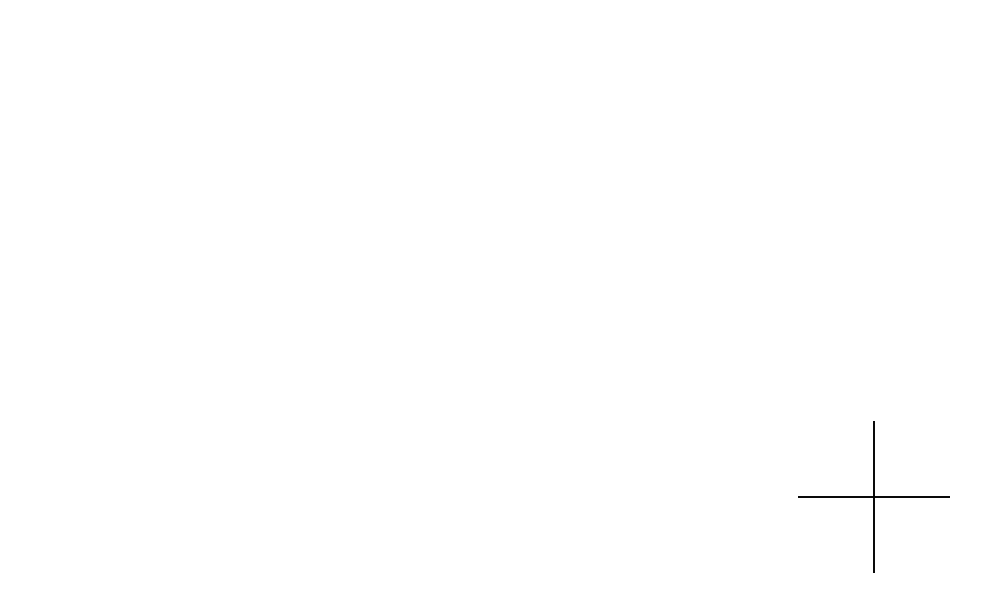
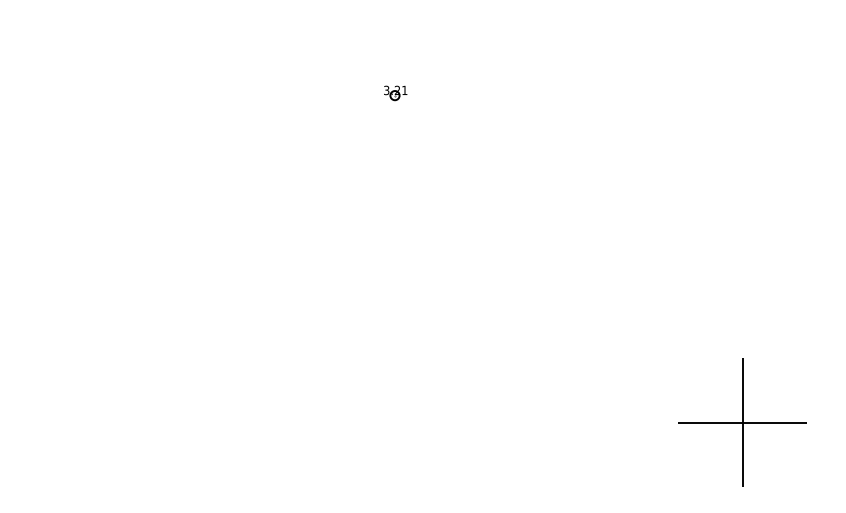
part: (465, 109) -> (395, 93), added

